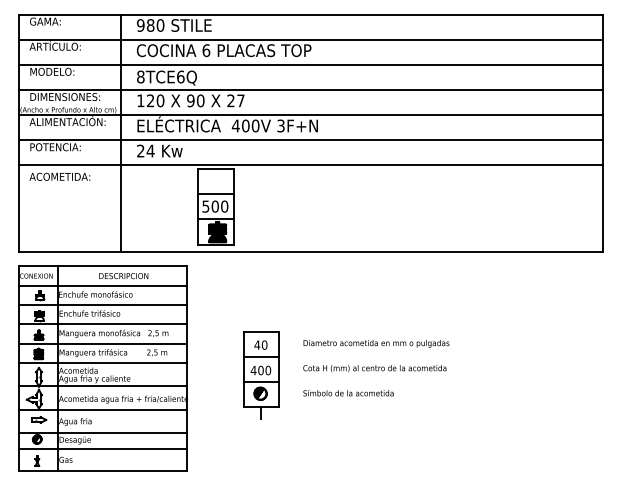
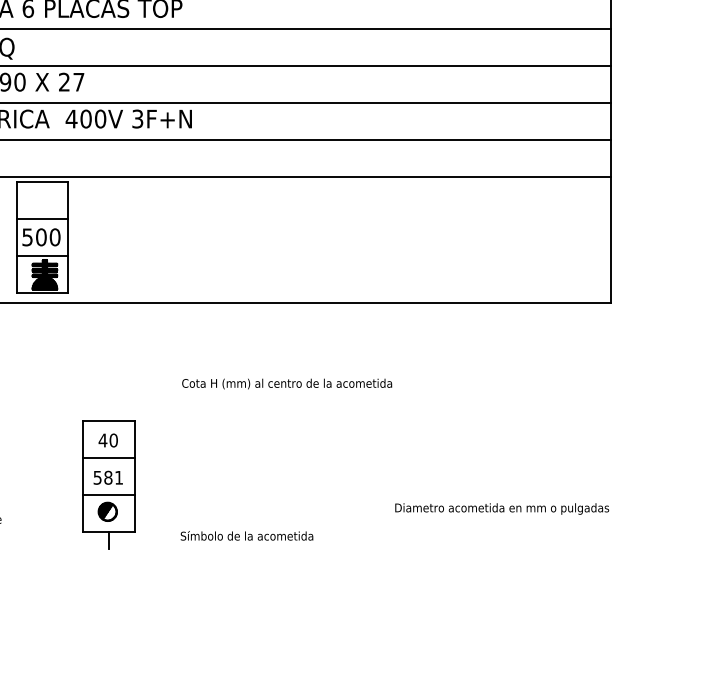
text: (376, 343) -> (502, 508), moved
text: (374, 368) -> (286, 383), moved
text: (260, 370) -> (107, 477), 400 -> 581
text: (348, 392) -> (247, 534), moved

